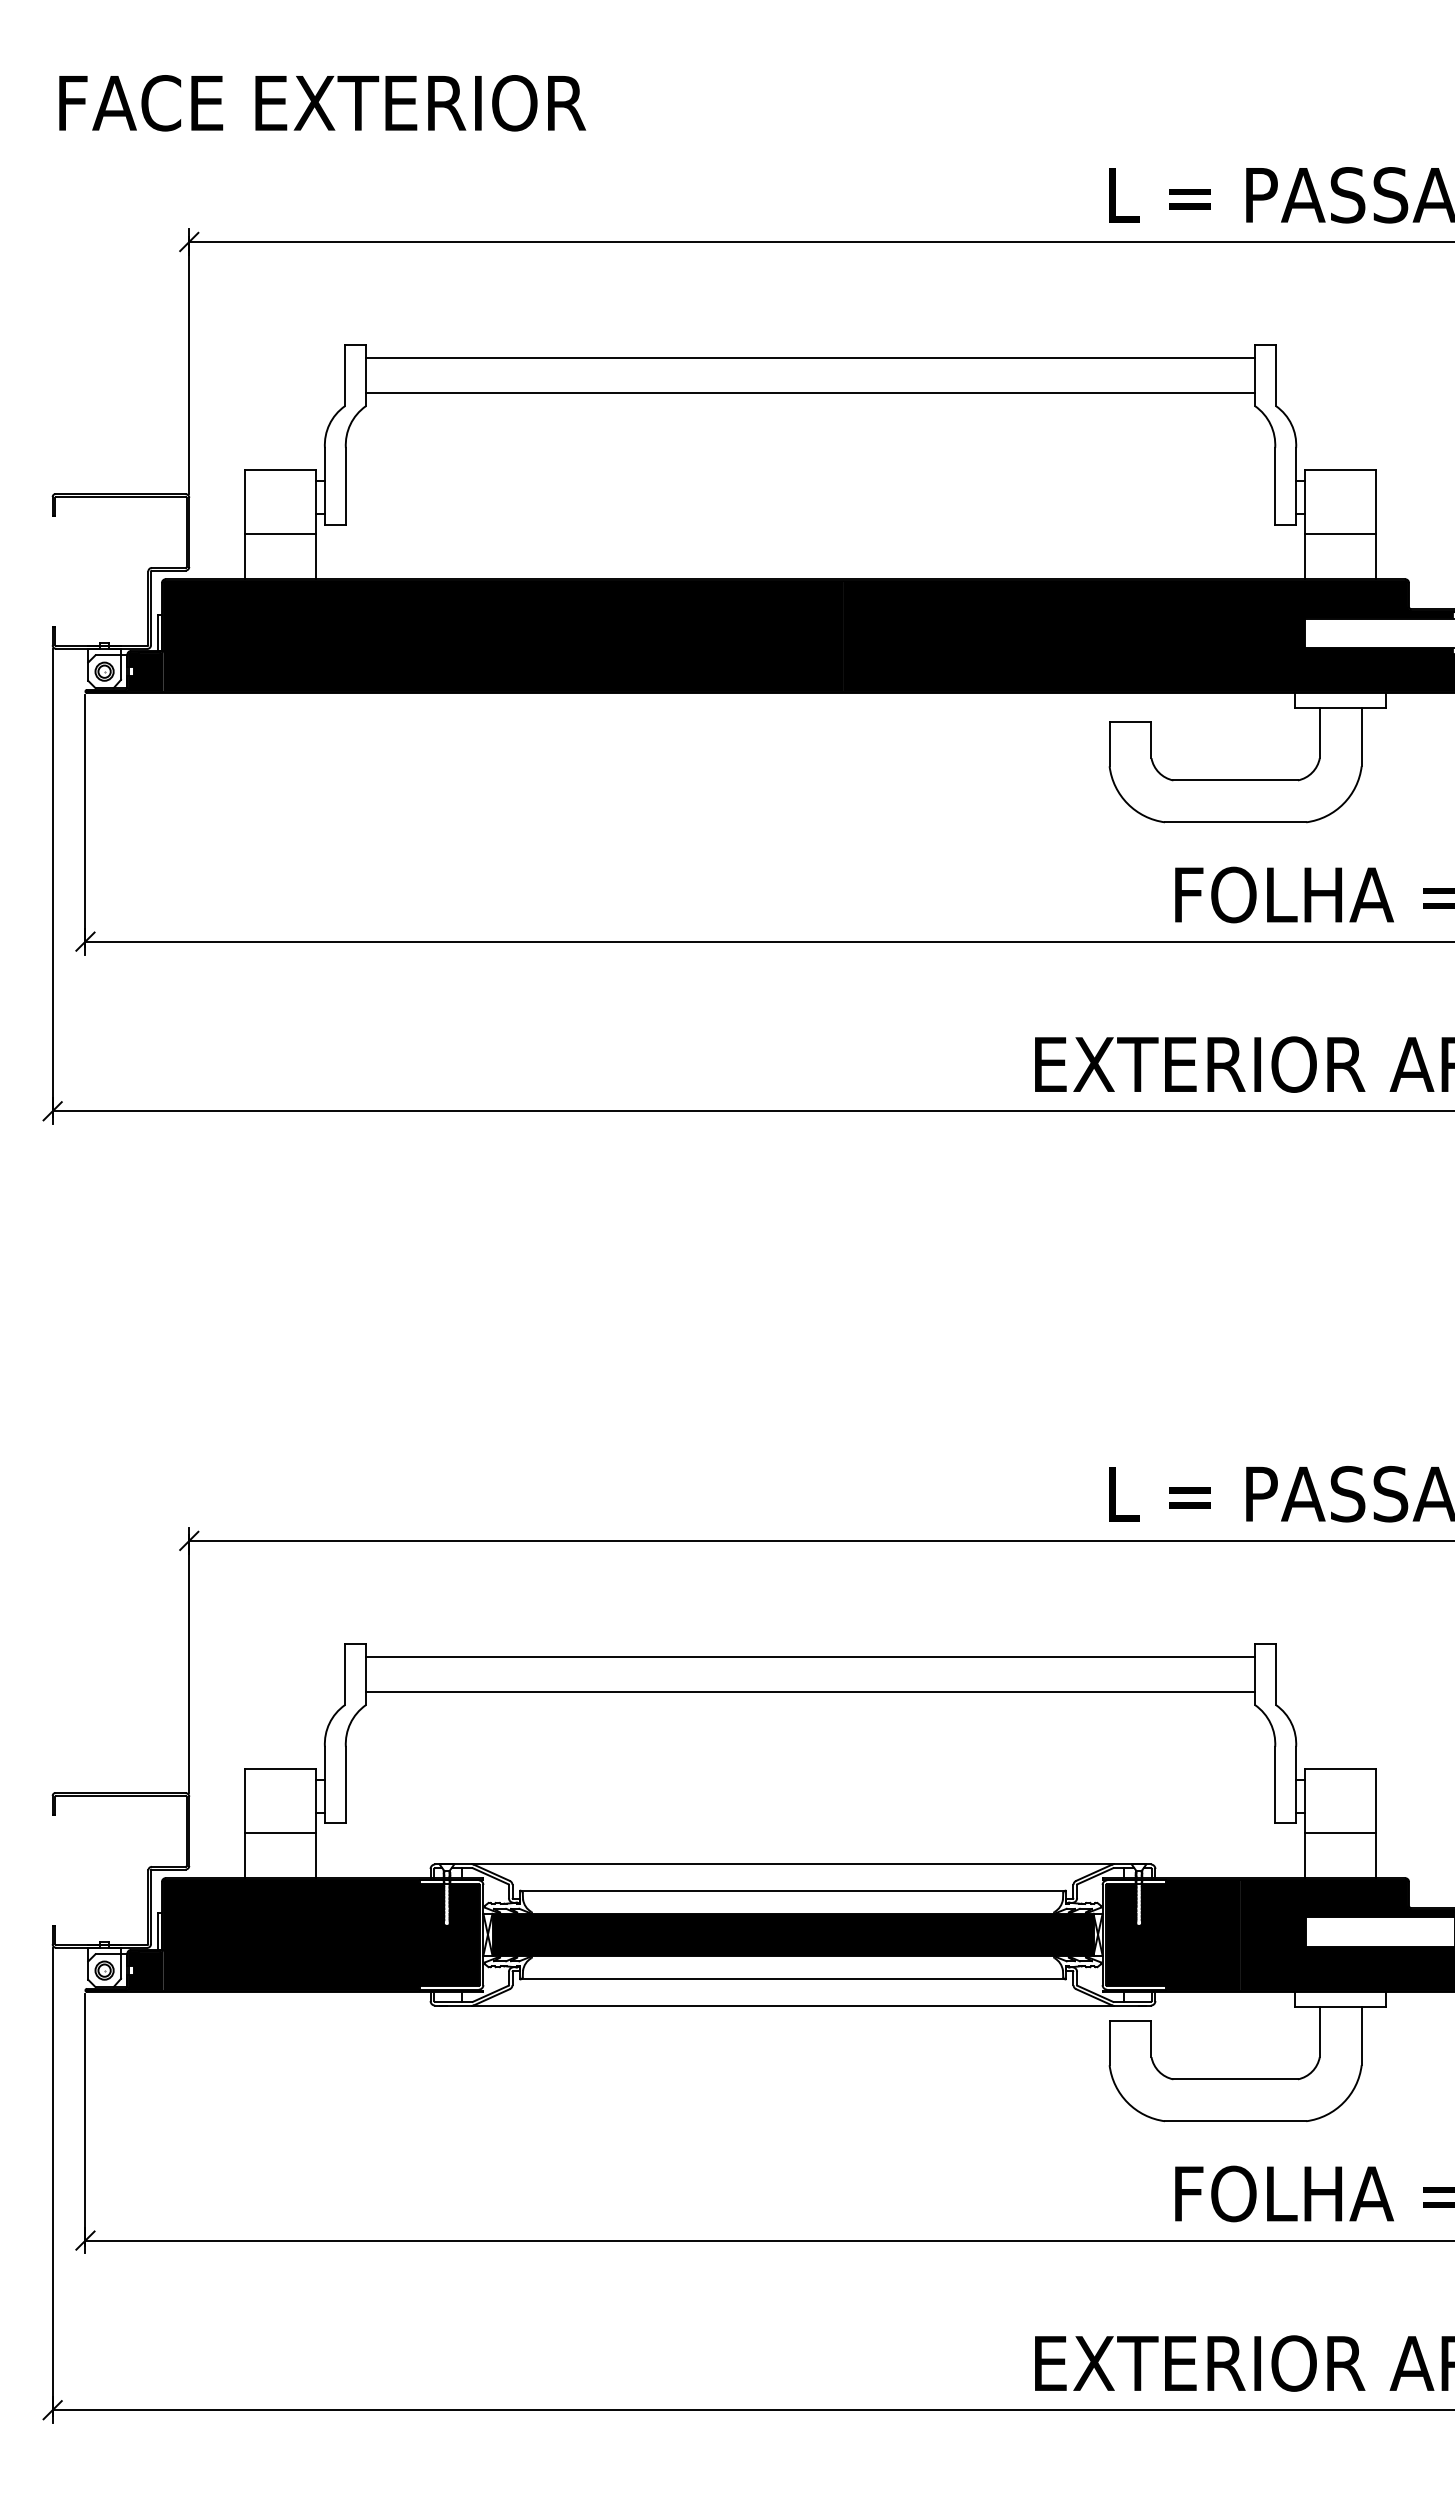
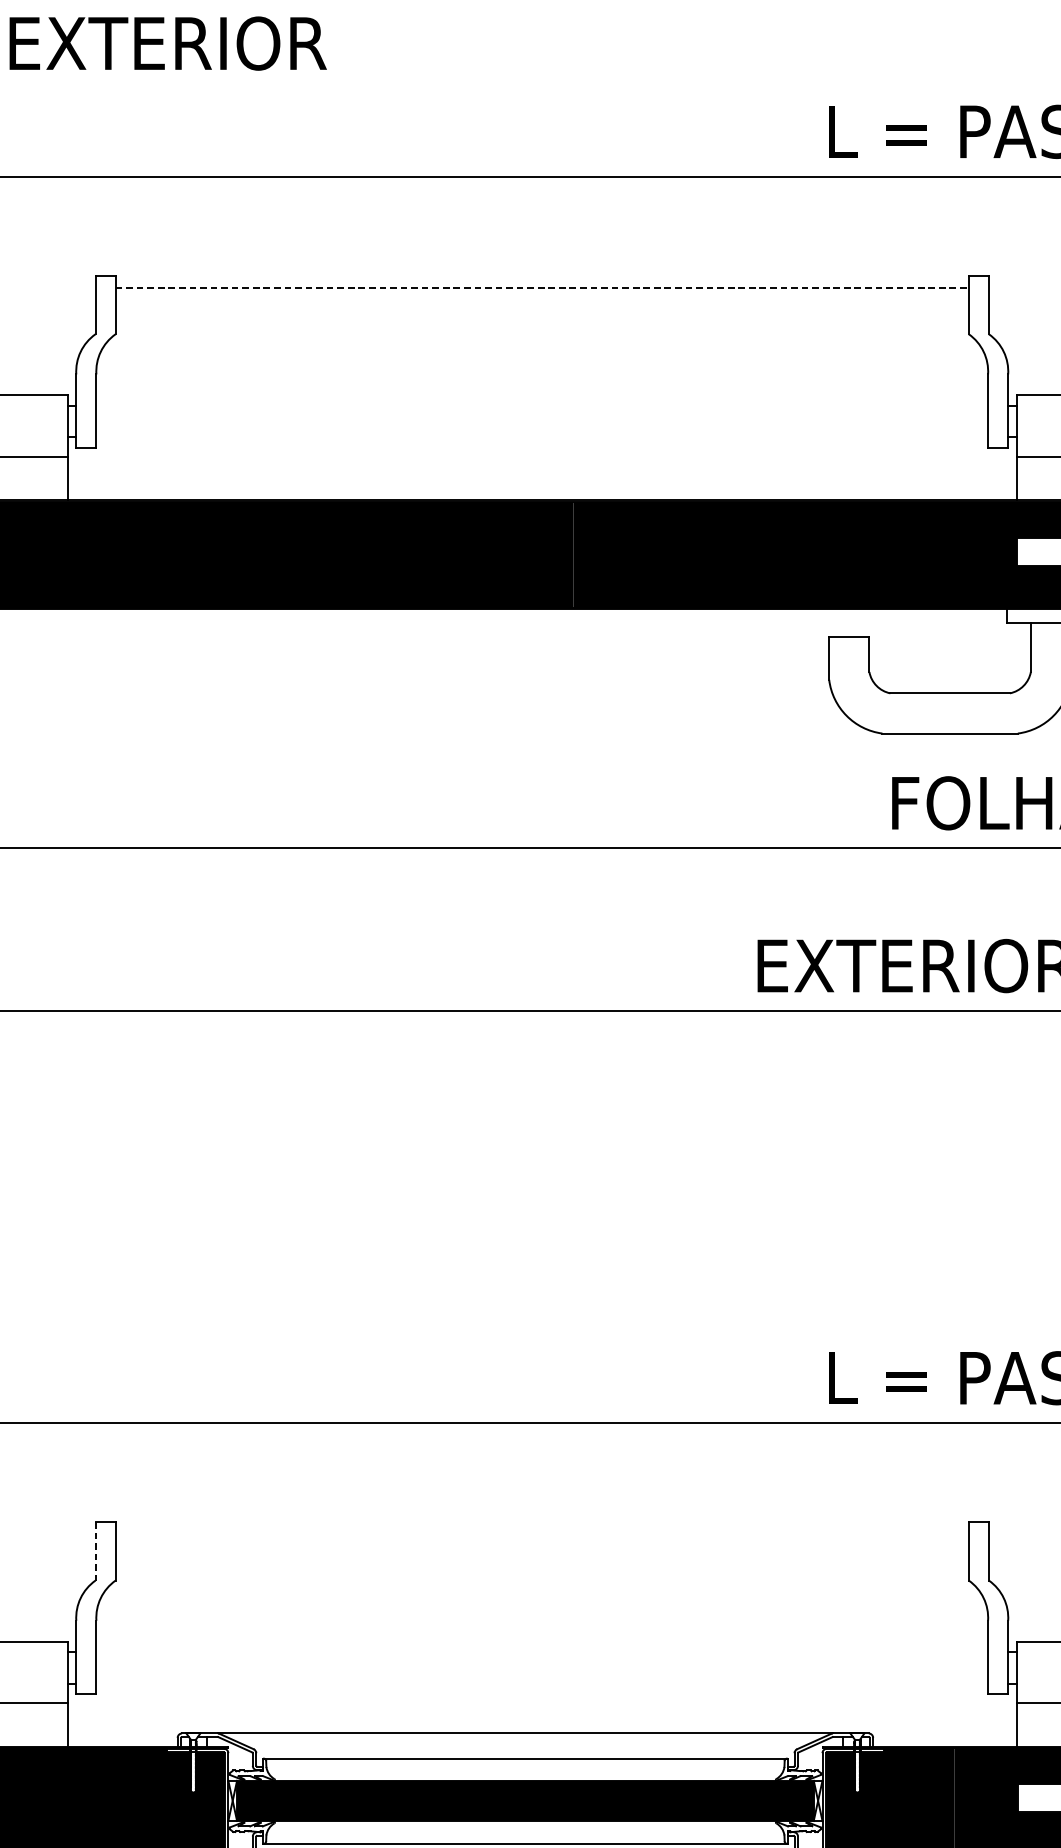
line: (810, 357) -> (542, 287), solid -> dashed
line: (810, 393) -> (542, 322), removed
line: (810, 1656) -> (542, 1533), removed
line: (344, 1674) -> (95, 1551), solid -> dashed
line: (810, 1692) -> (542, 1568), removed

